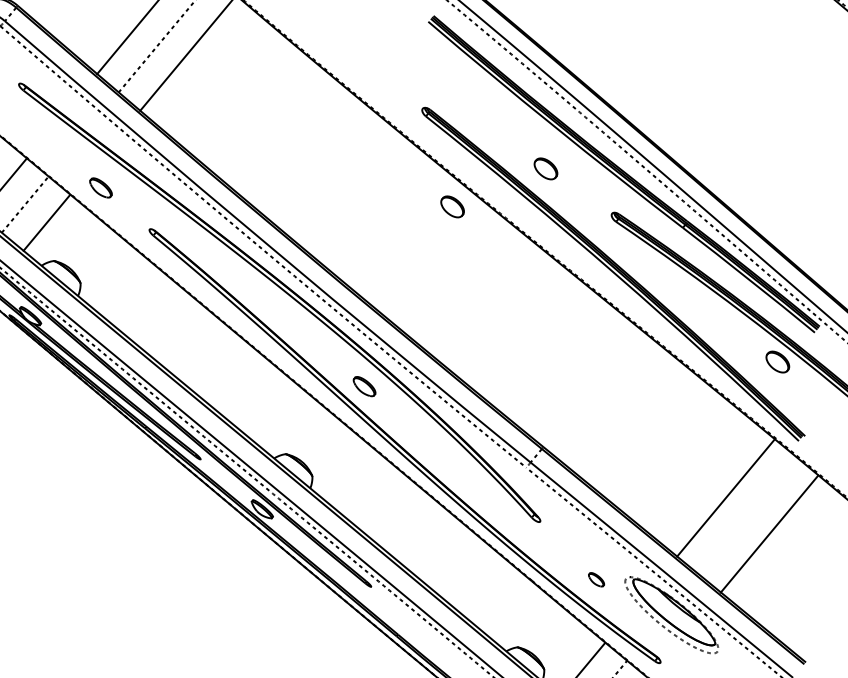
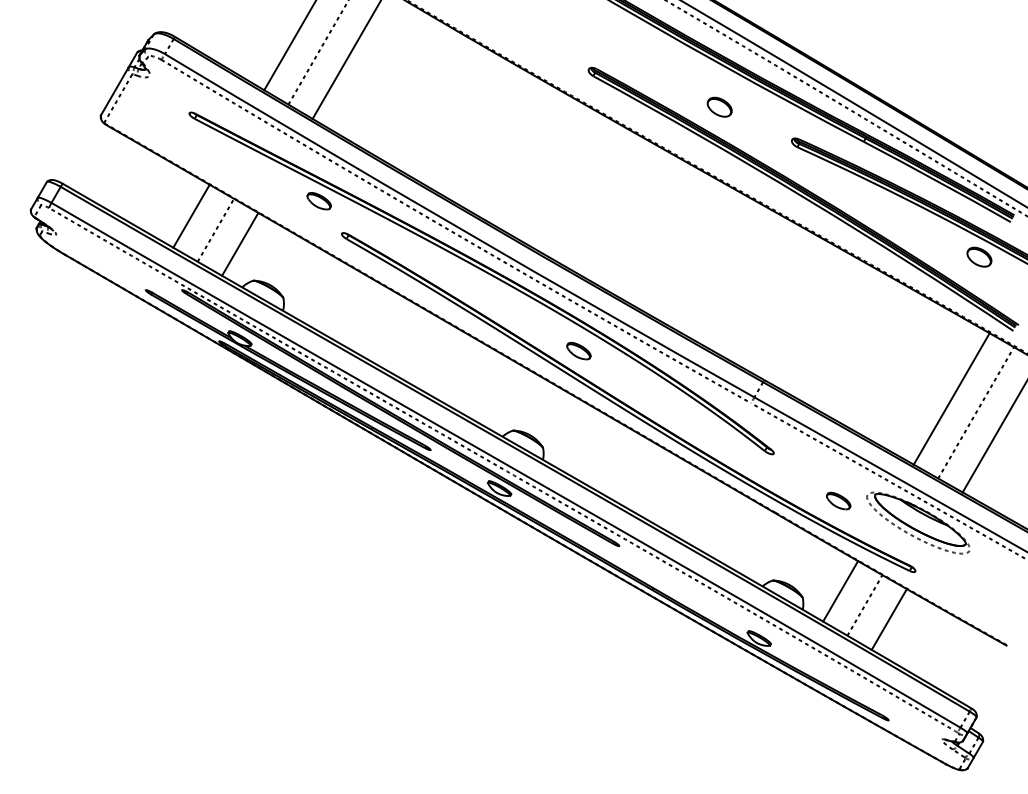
part: (100, 188) -> (318, 201), moved
part: (452, 206) -> (634, 159), removed
line: (747, 515) -> (975, 412), added
part: (596, 579) -> (838, 500), size x1.43

